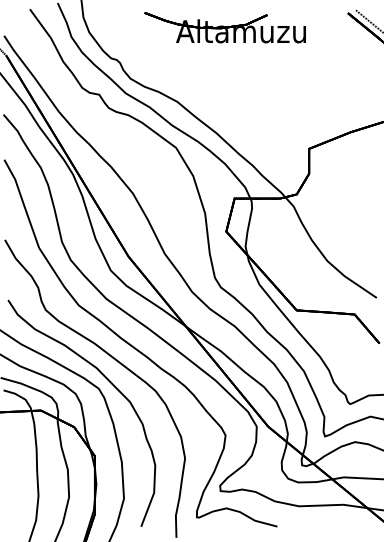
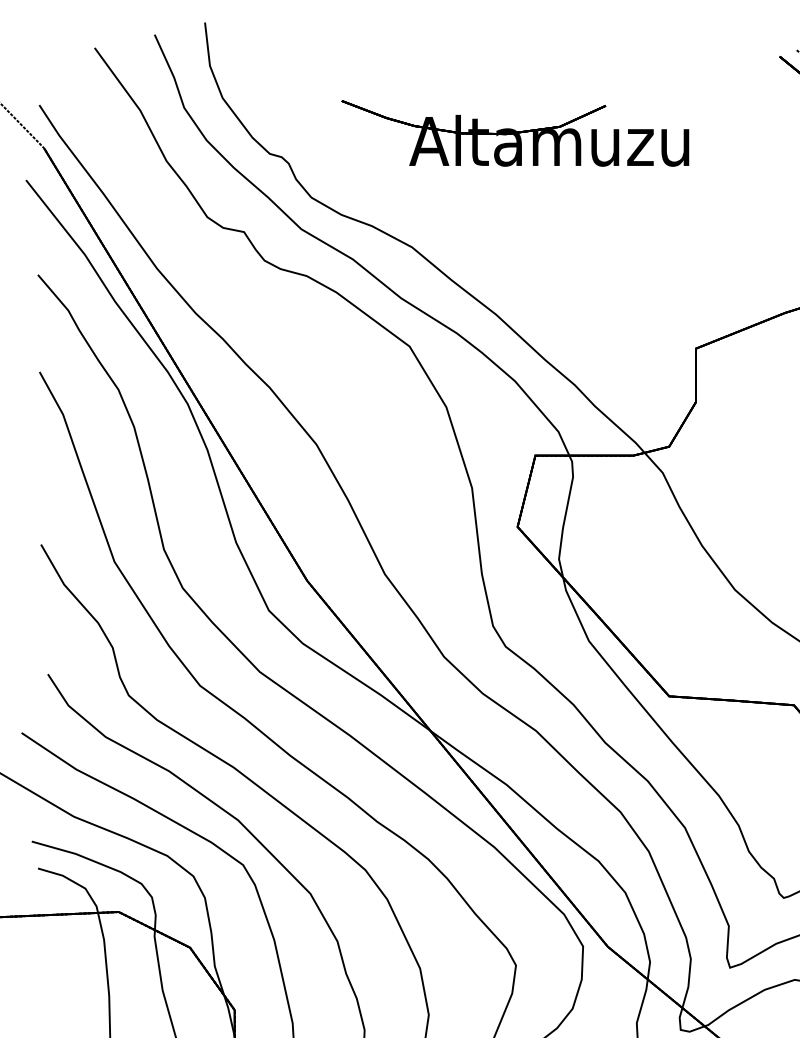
part: (224, 27) -> (513, 132), moved

